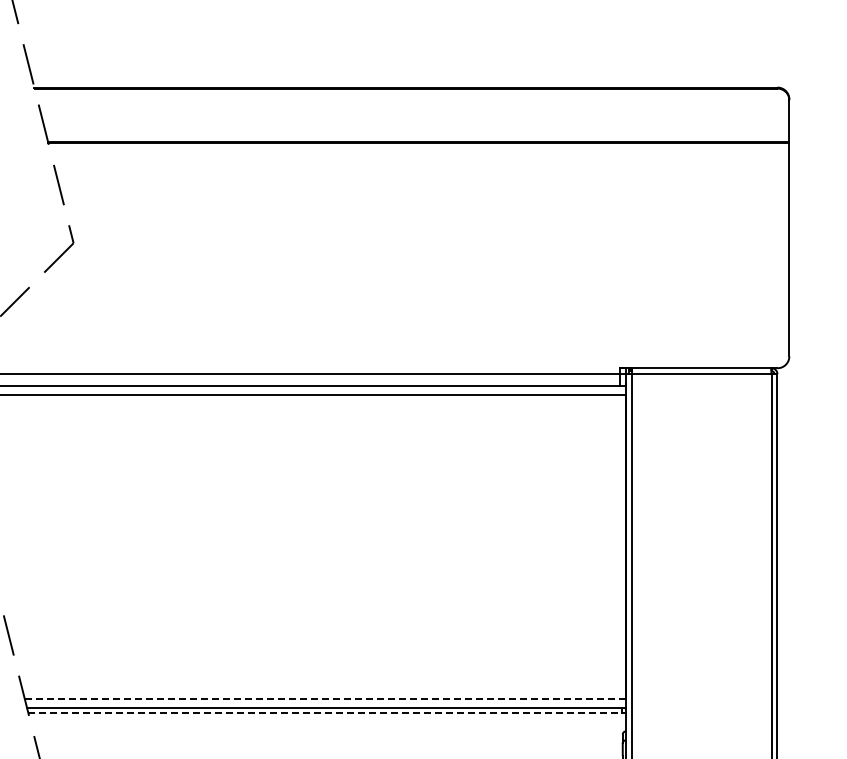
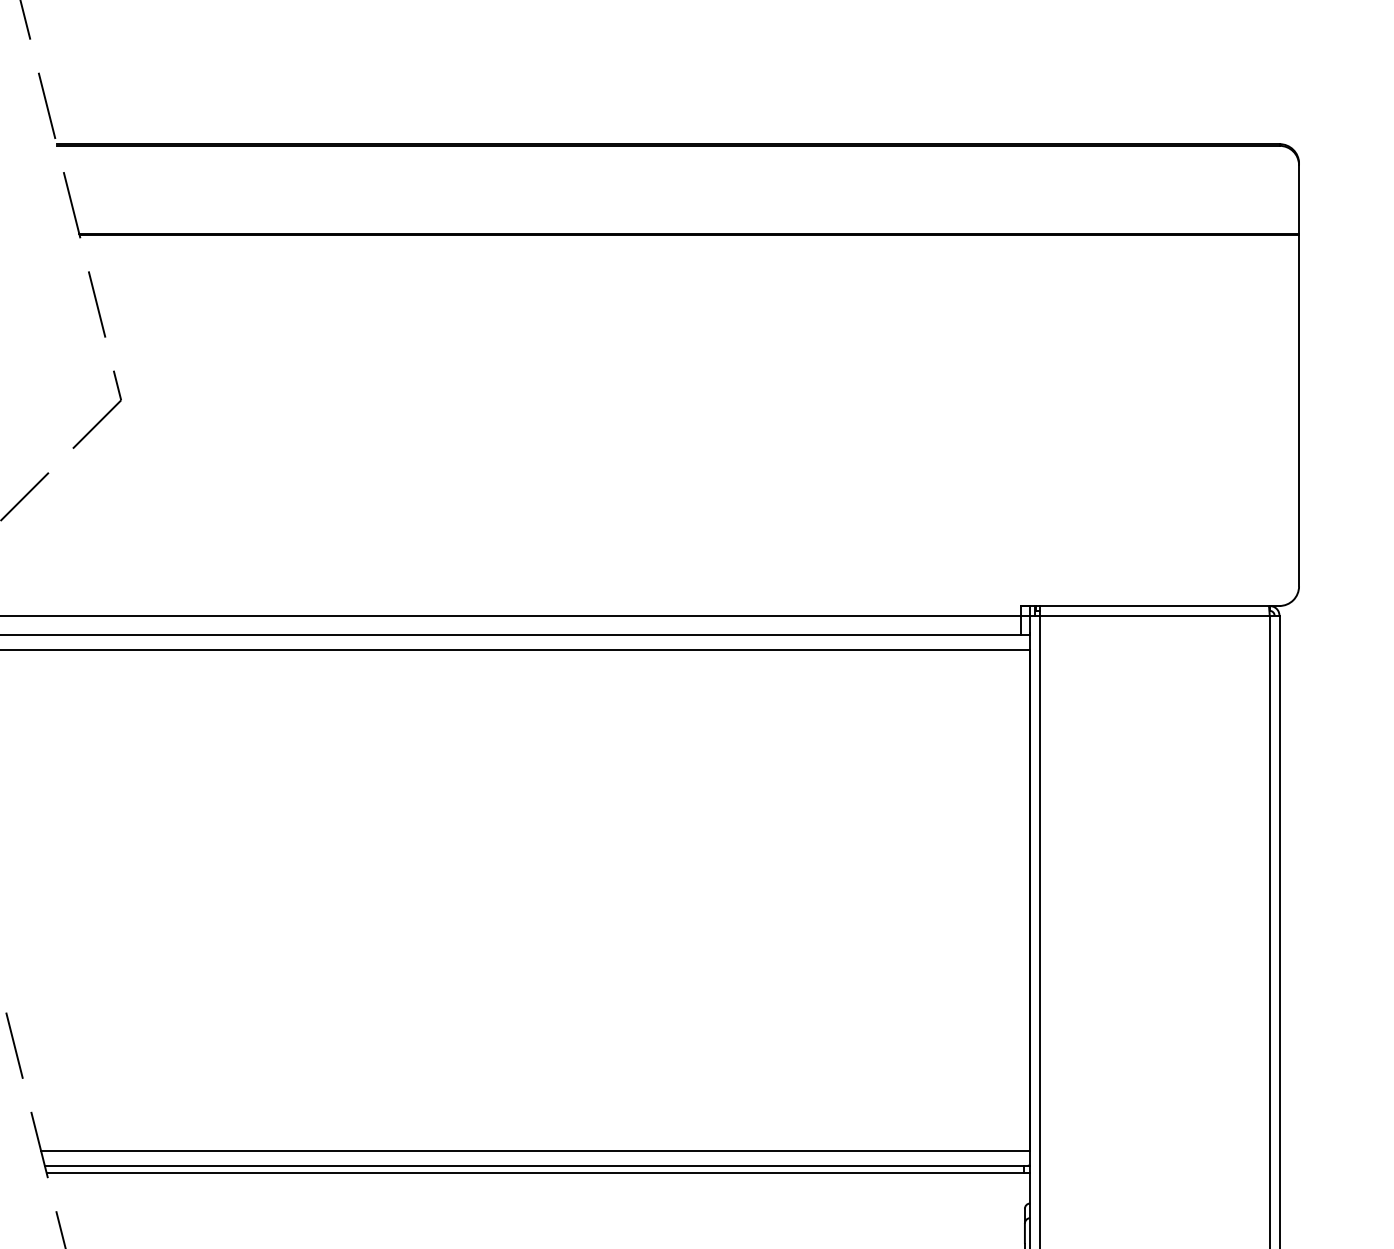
line: (325, 699) -> (535, 1151), dashed -> solid
line: (325, 712) -> (535, 1172), dashed -> solid

